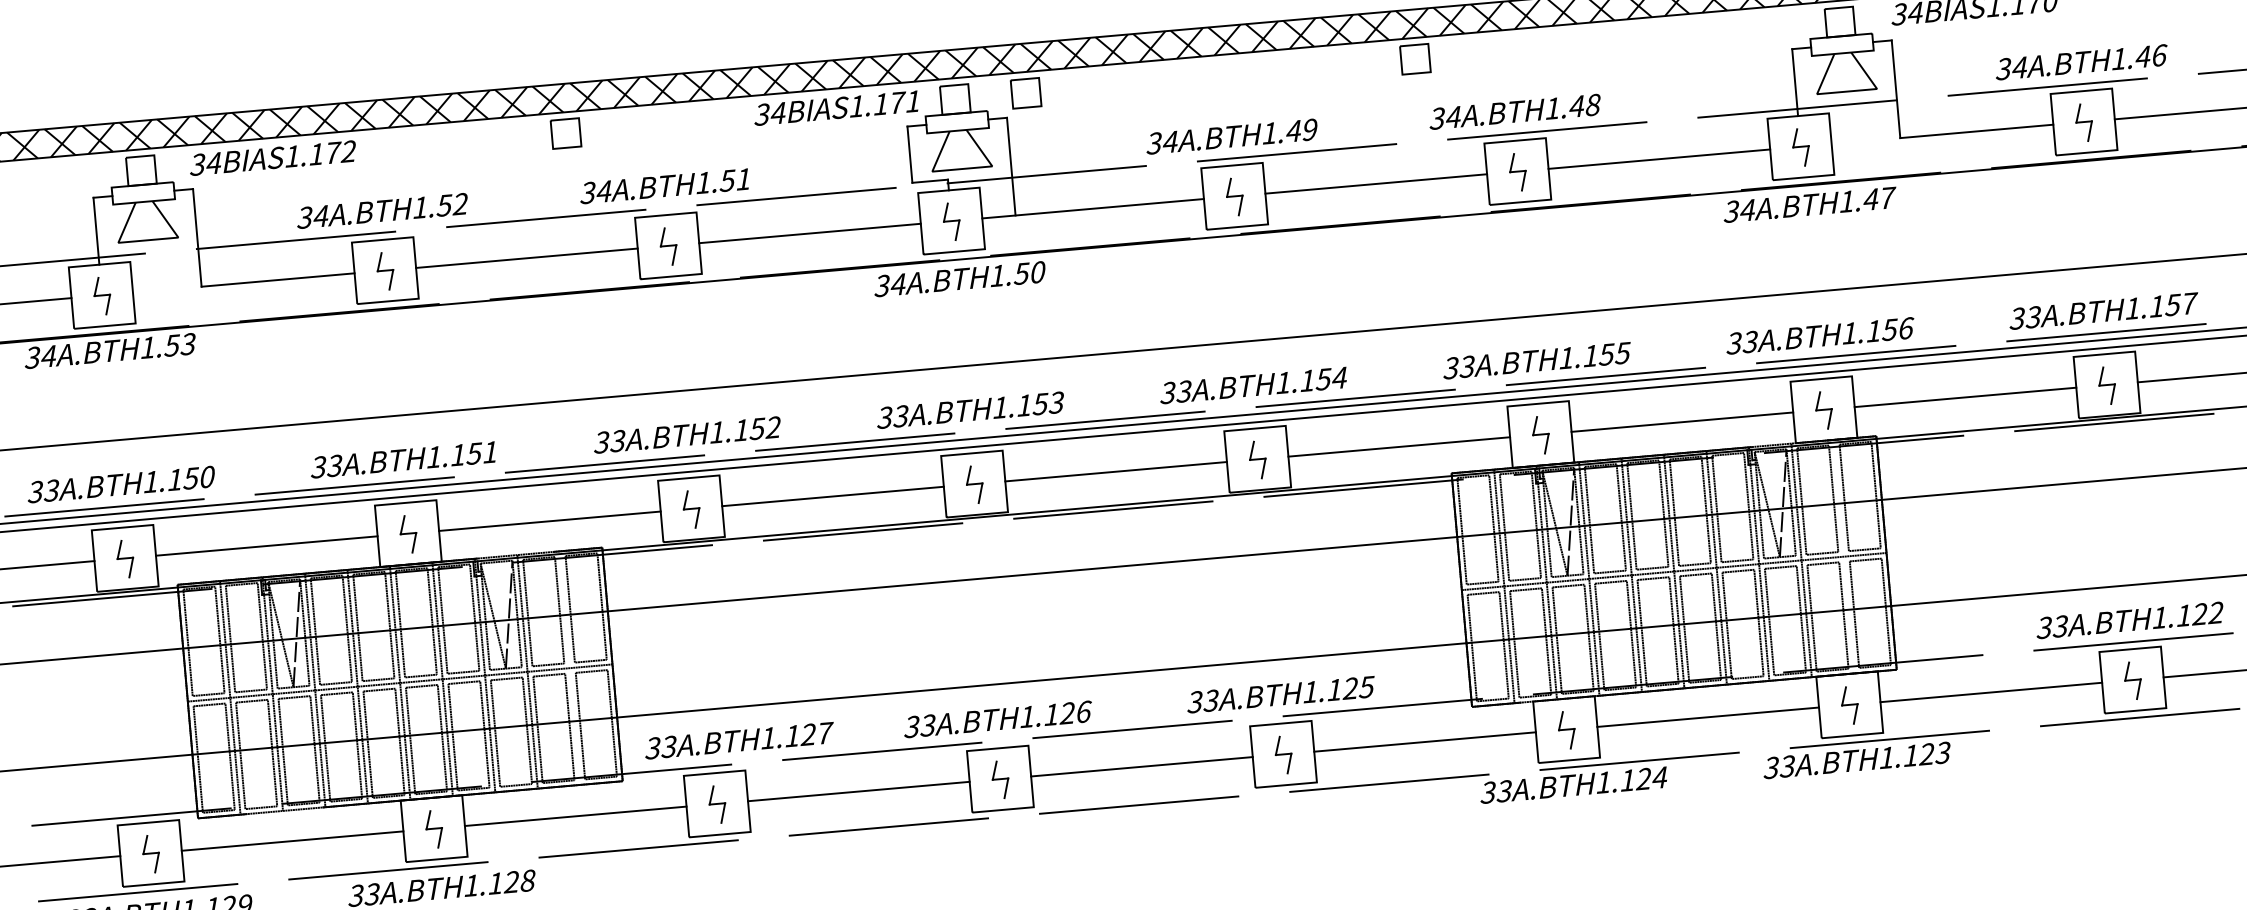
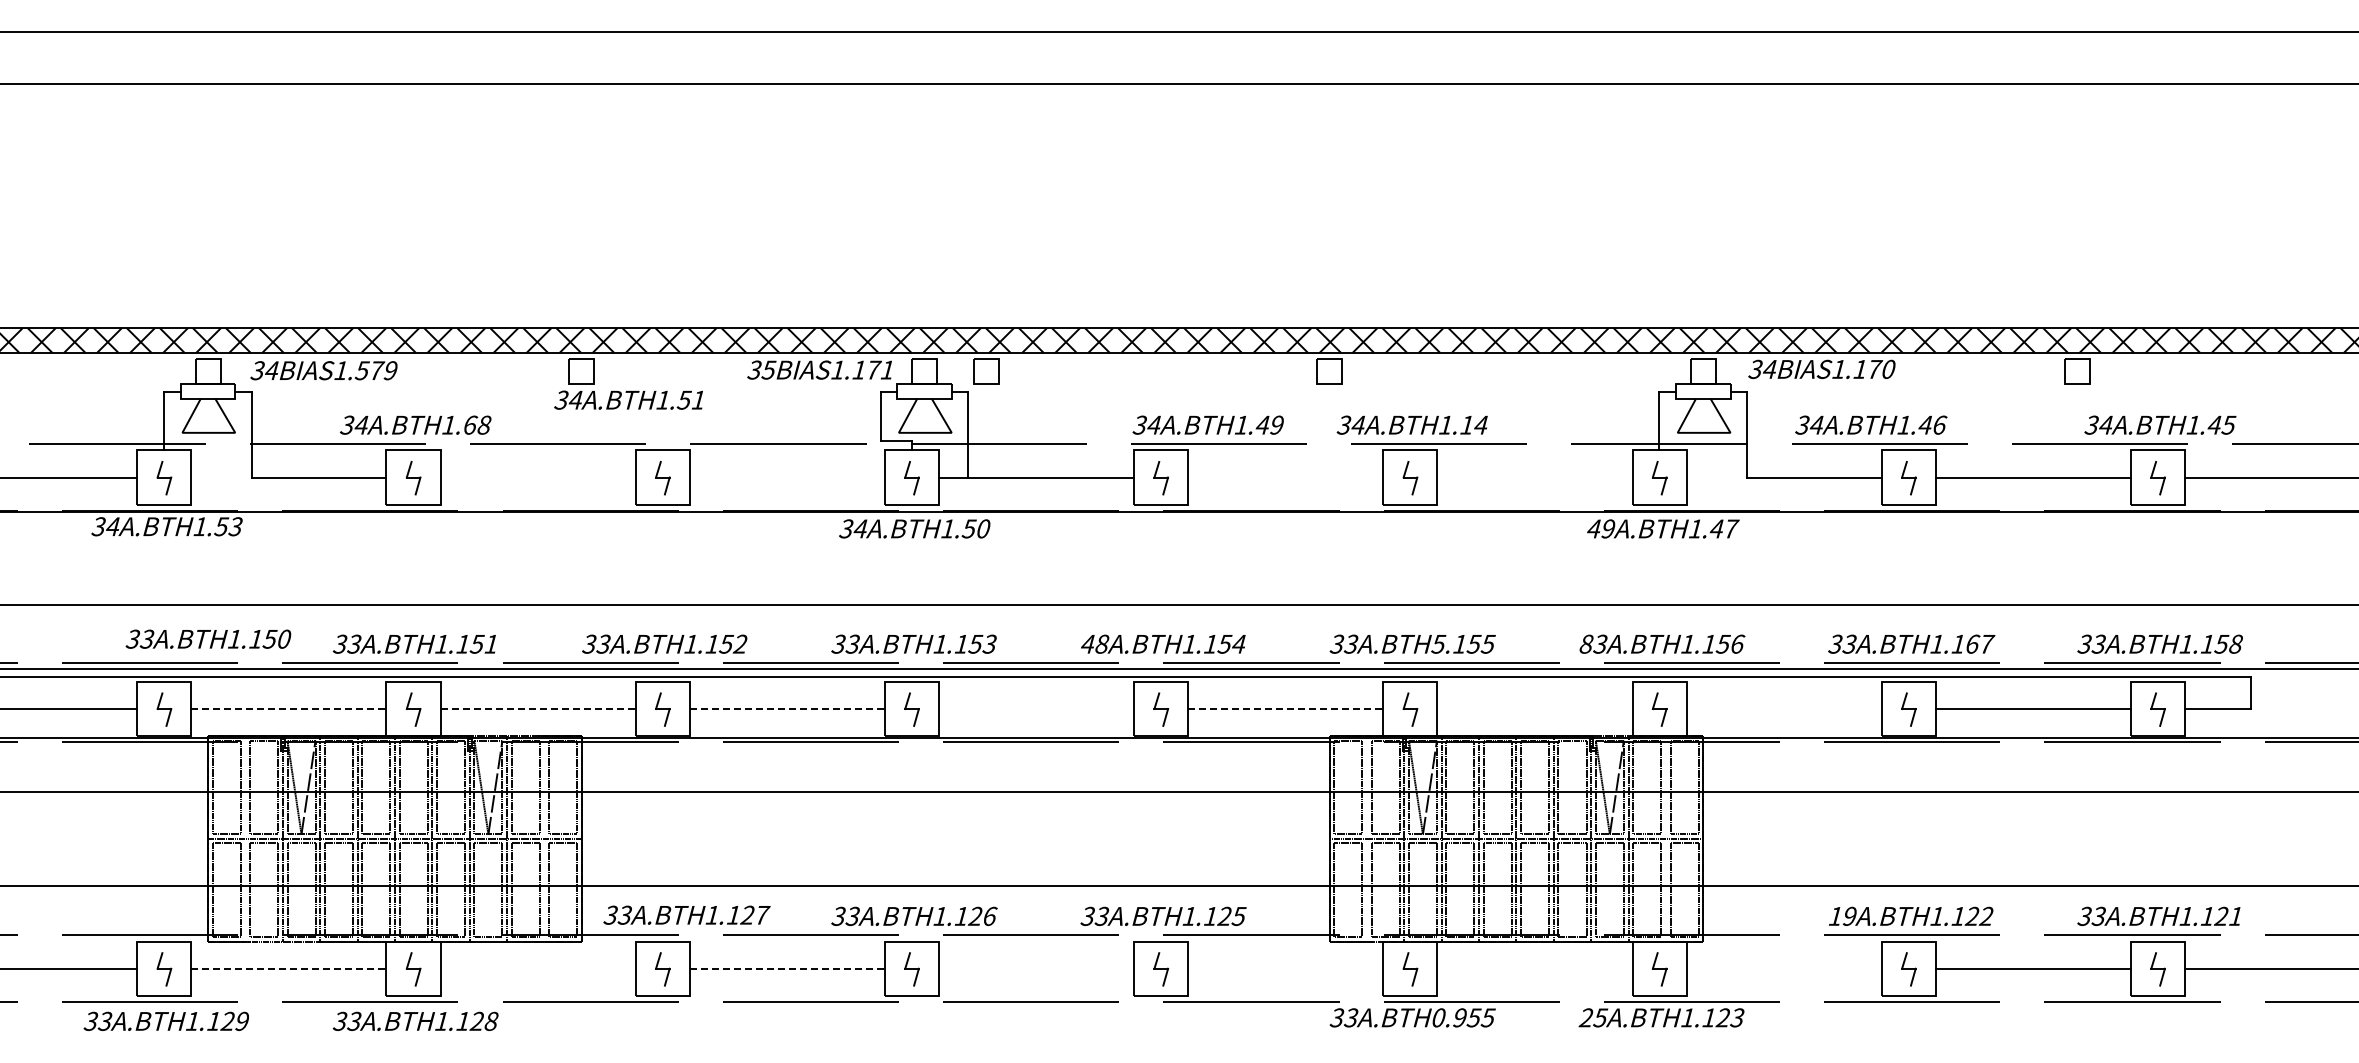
text: (2081, 61) -> (1871, 424), moved
text: (1585, 104) -> (1474, 424), 1.48 -> 1.14
text: (777, 112) -> (768, 369), 34BIAS1.171 -> 35BIAS1.171
text: (1230, 135) -> (1207, 424), moved
text: (331, 152) -> (375, 370), 34BIAS1.172 -> 34BIAS1.579
line: (1658, 159) -> (1534, 477), removed
line: (1375, 183) -> (1285, 477), removed
text: (664, 185) -> (628, 399), moved
text: (451, 204) -> (476, 424), 1.52 -> 1.68
text: (1738, 210) -> (1600, 528), 34 -> 49
line: (809, 233) -> (786, 477), removed
line: (526, 258) -> (537, 477), removed
text: (2172, 304) -> (1972, 643), 1.157 -> 1.167
text: (1733, 342) -> (1585, 643), 33 -> 83
text: (1566, 358) -> (1438, 644), 1.155 -> 5.155
text: (1175, 391) -> (1094, 643), 33 -> 48
line: (1964, 398) -> (1783, 709), removed
line: (1681, 422) -> (1534, 709), removed
line: (1399, 447) -> (1285, 709), solid -> dashed
line: (1116, 472) -> (1036, 709), removed
text: (121, 483) -> (208, 638), moved
line: (833, 497) -> (787, 709), solid -> dashed
line: (550, 521) -> (538, 709), solid -> dashed
line: (266, 546) -> (288, 709), solid -> dashed
line: (1503, 586) -> (1366, 838), removed
text: (2052, 627) -> (1842, 916), 33 -> 19
line: (1990, 692) -> (1783, 968), removed
line: (230, 697) -> (245, 838), removed
line: (1707, 716) -> (1534, 968), removed
line: (1424, 741) -> (1285, 968), removed
line: (1141, 766) -> (1036, 968), removed
text: (1779, 766) -> (1593, 1017), 33 -> 25
text: (1631, 779) -> (1463, 1017), 1.124 -> 0.955
line: (858, 791) -> (787, 968), solid -> dashed
line: (574, 816) -> (537, 968), removed
line: (292, 840) -> (288, 968), solid -> dashed

